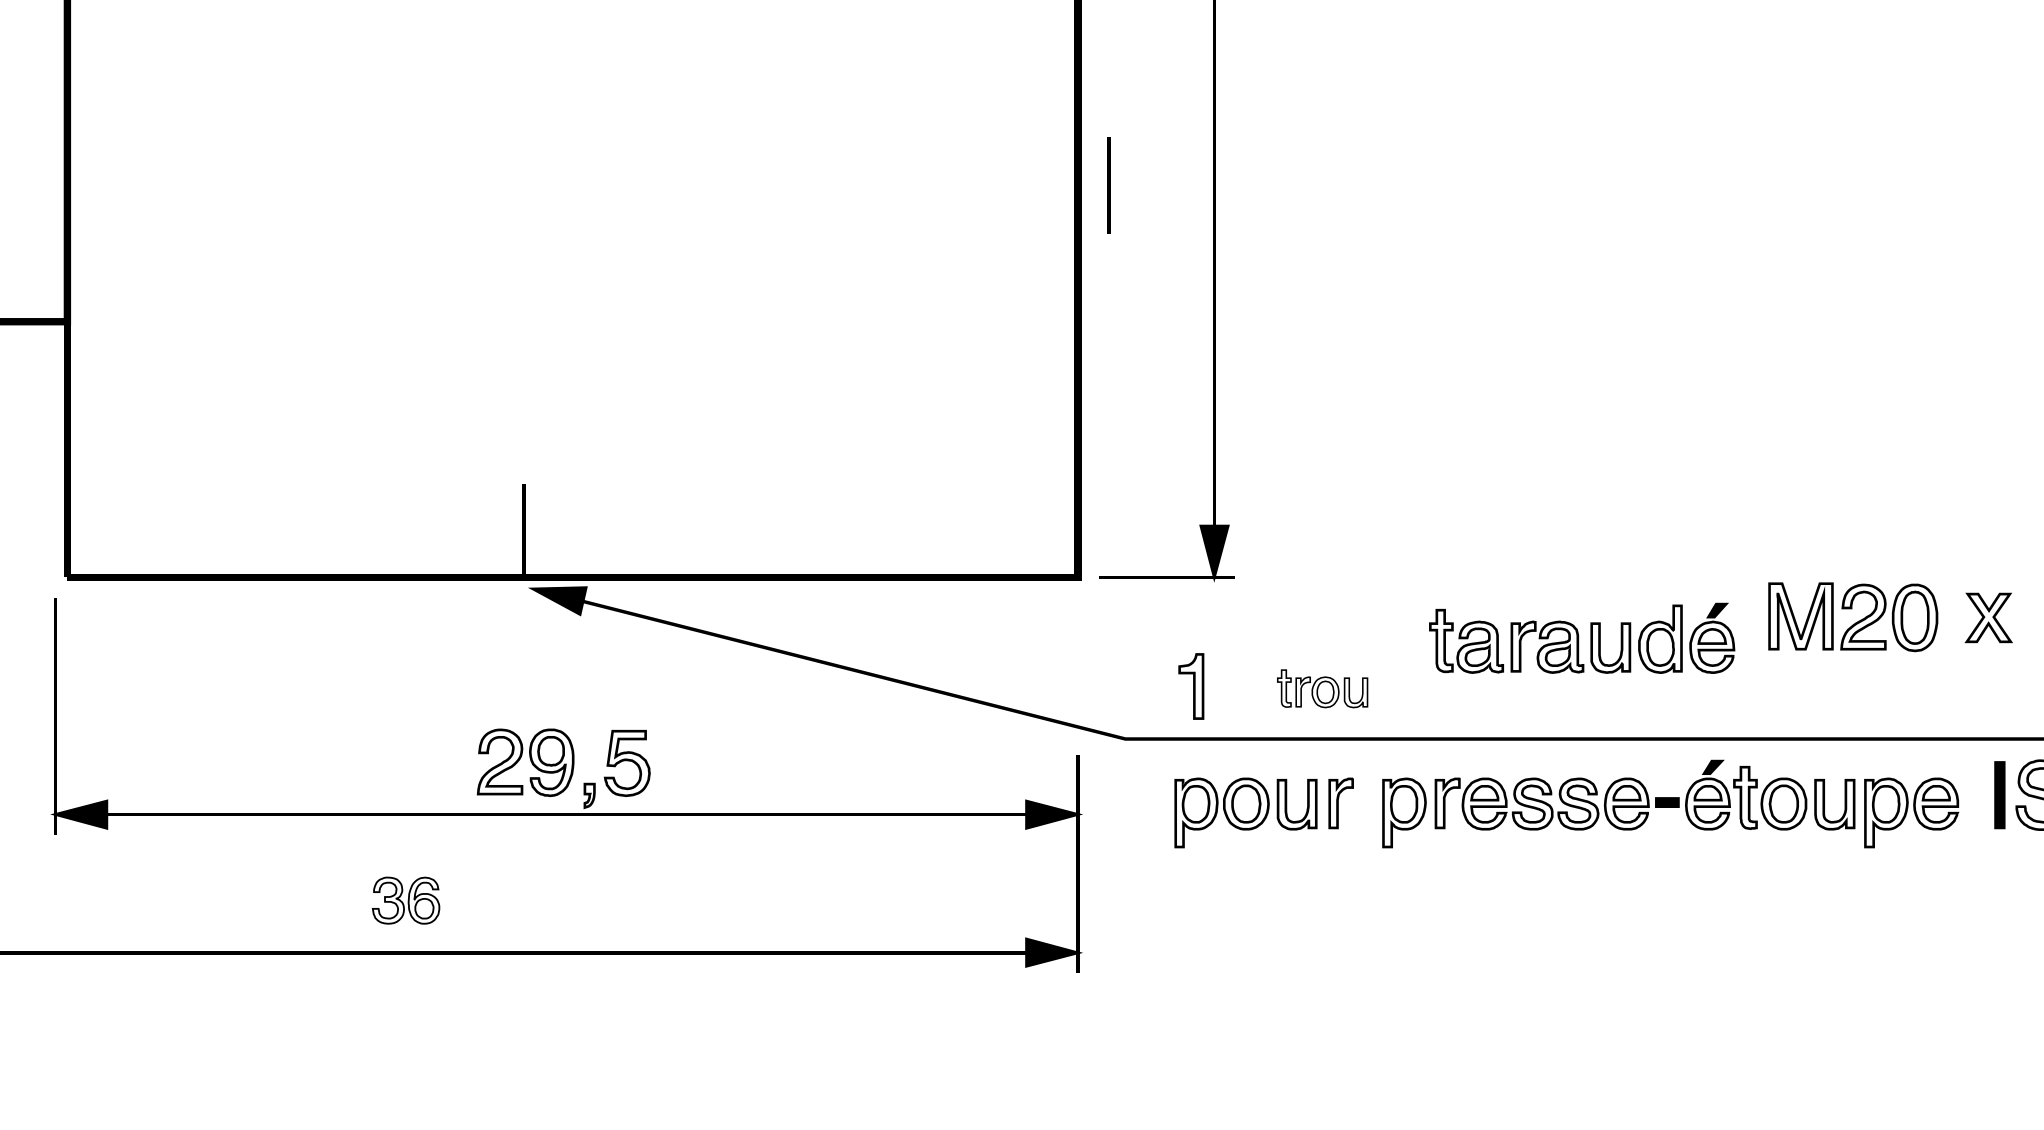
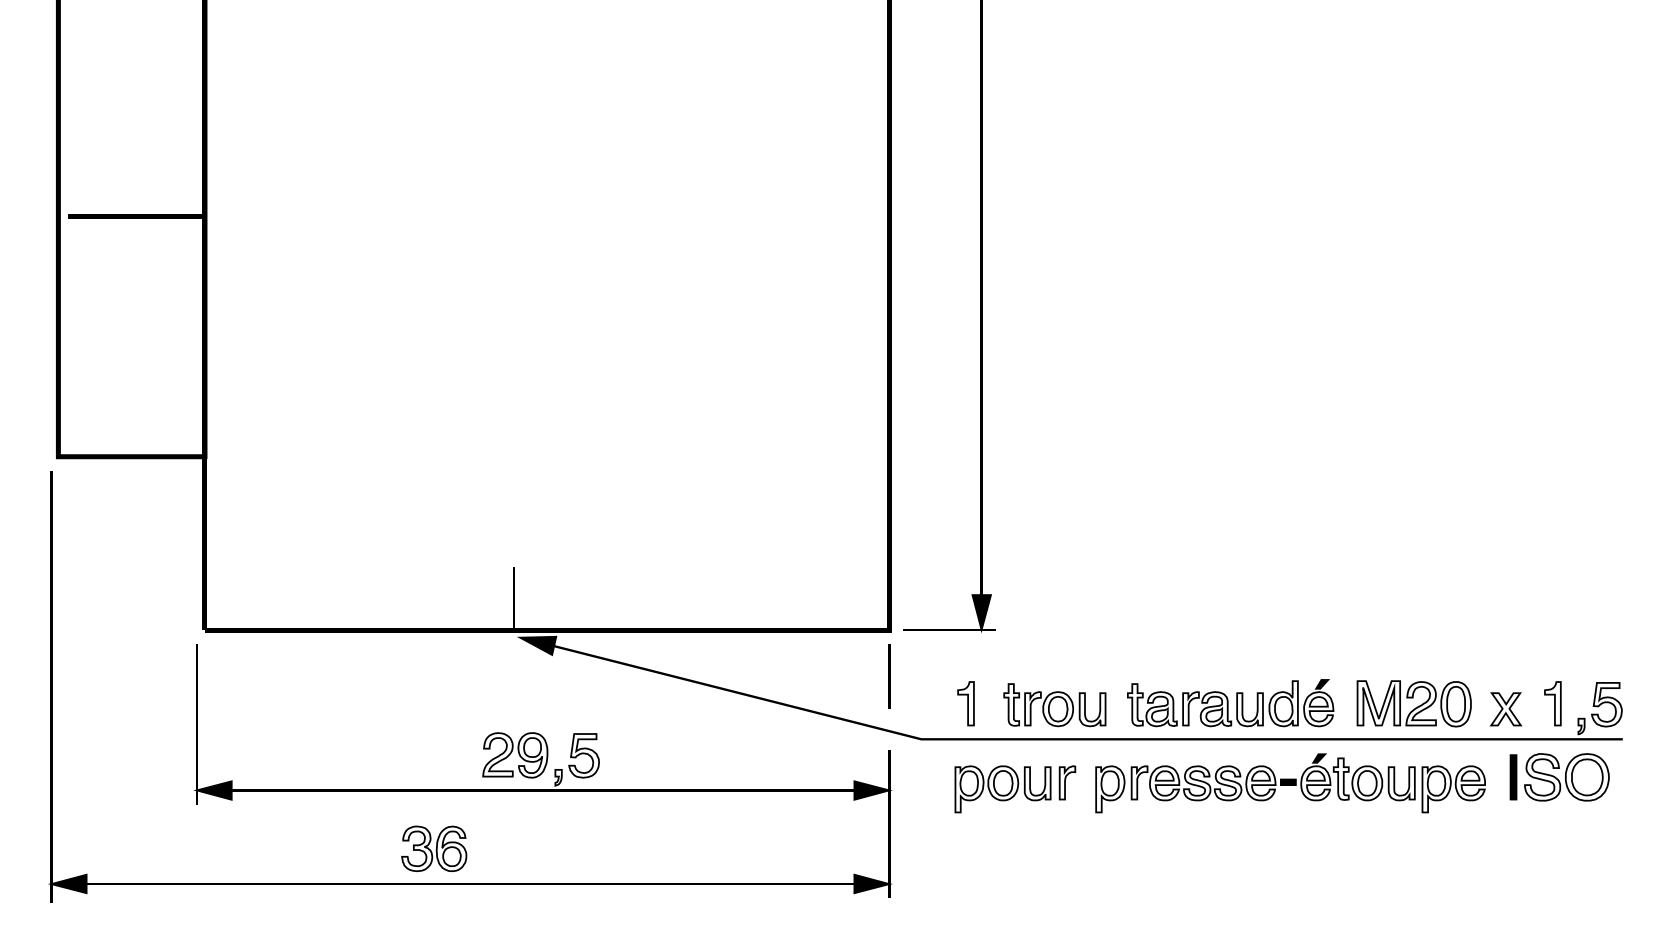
line: (1109, 185) -> (889, 676), moved
part: (1852, 616) -> (1413, 703), moved
part: (1988, 618) -> (1505, 709), moved
part: (1581, 638) -> (1230, 703), moved
part: (1321, 689) -> (1054, 705), size x1.67
part: (406, 900) -> (434, 848), size x1.43

